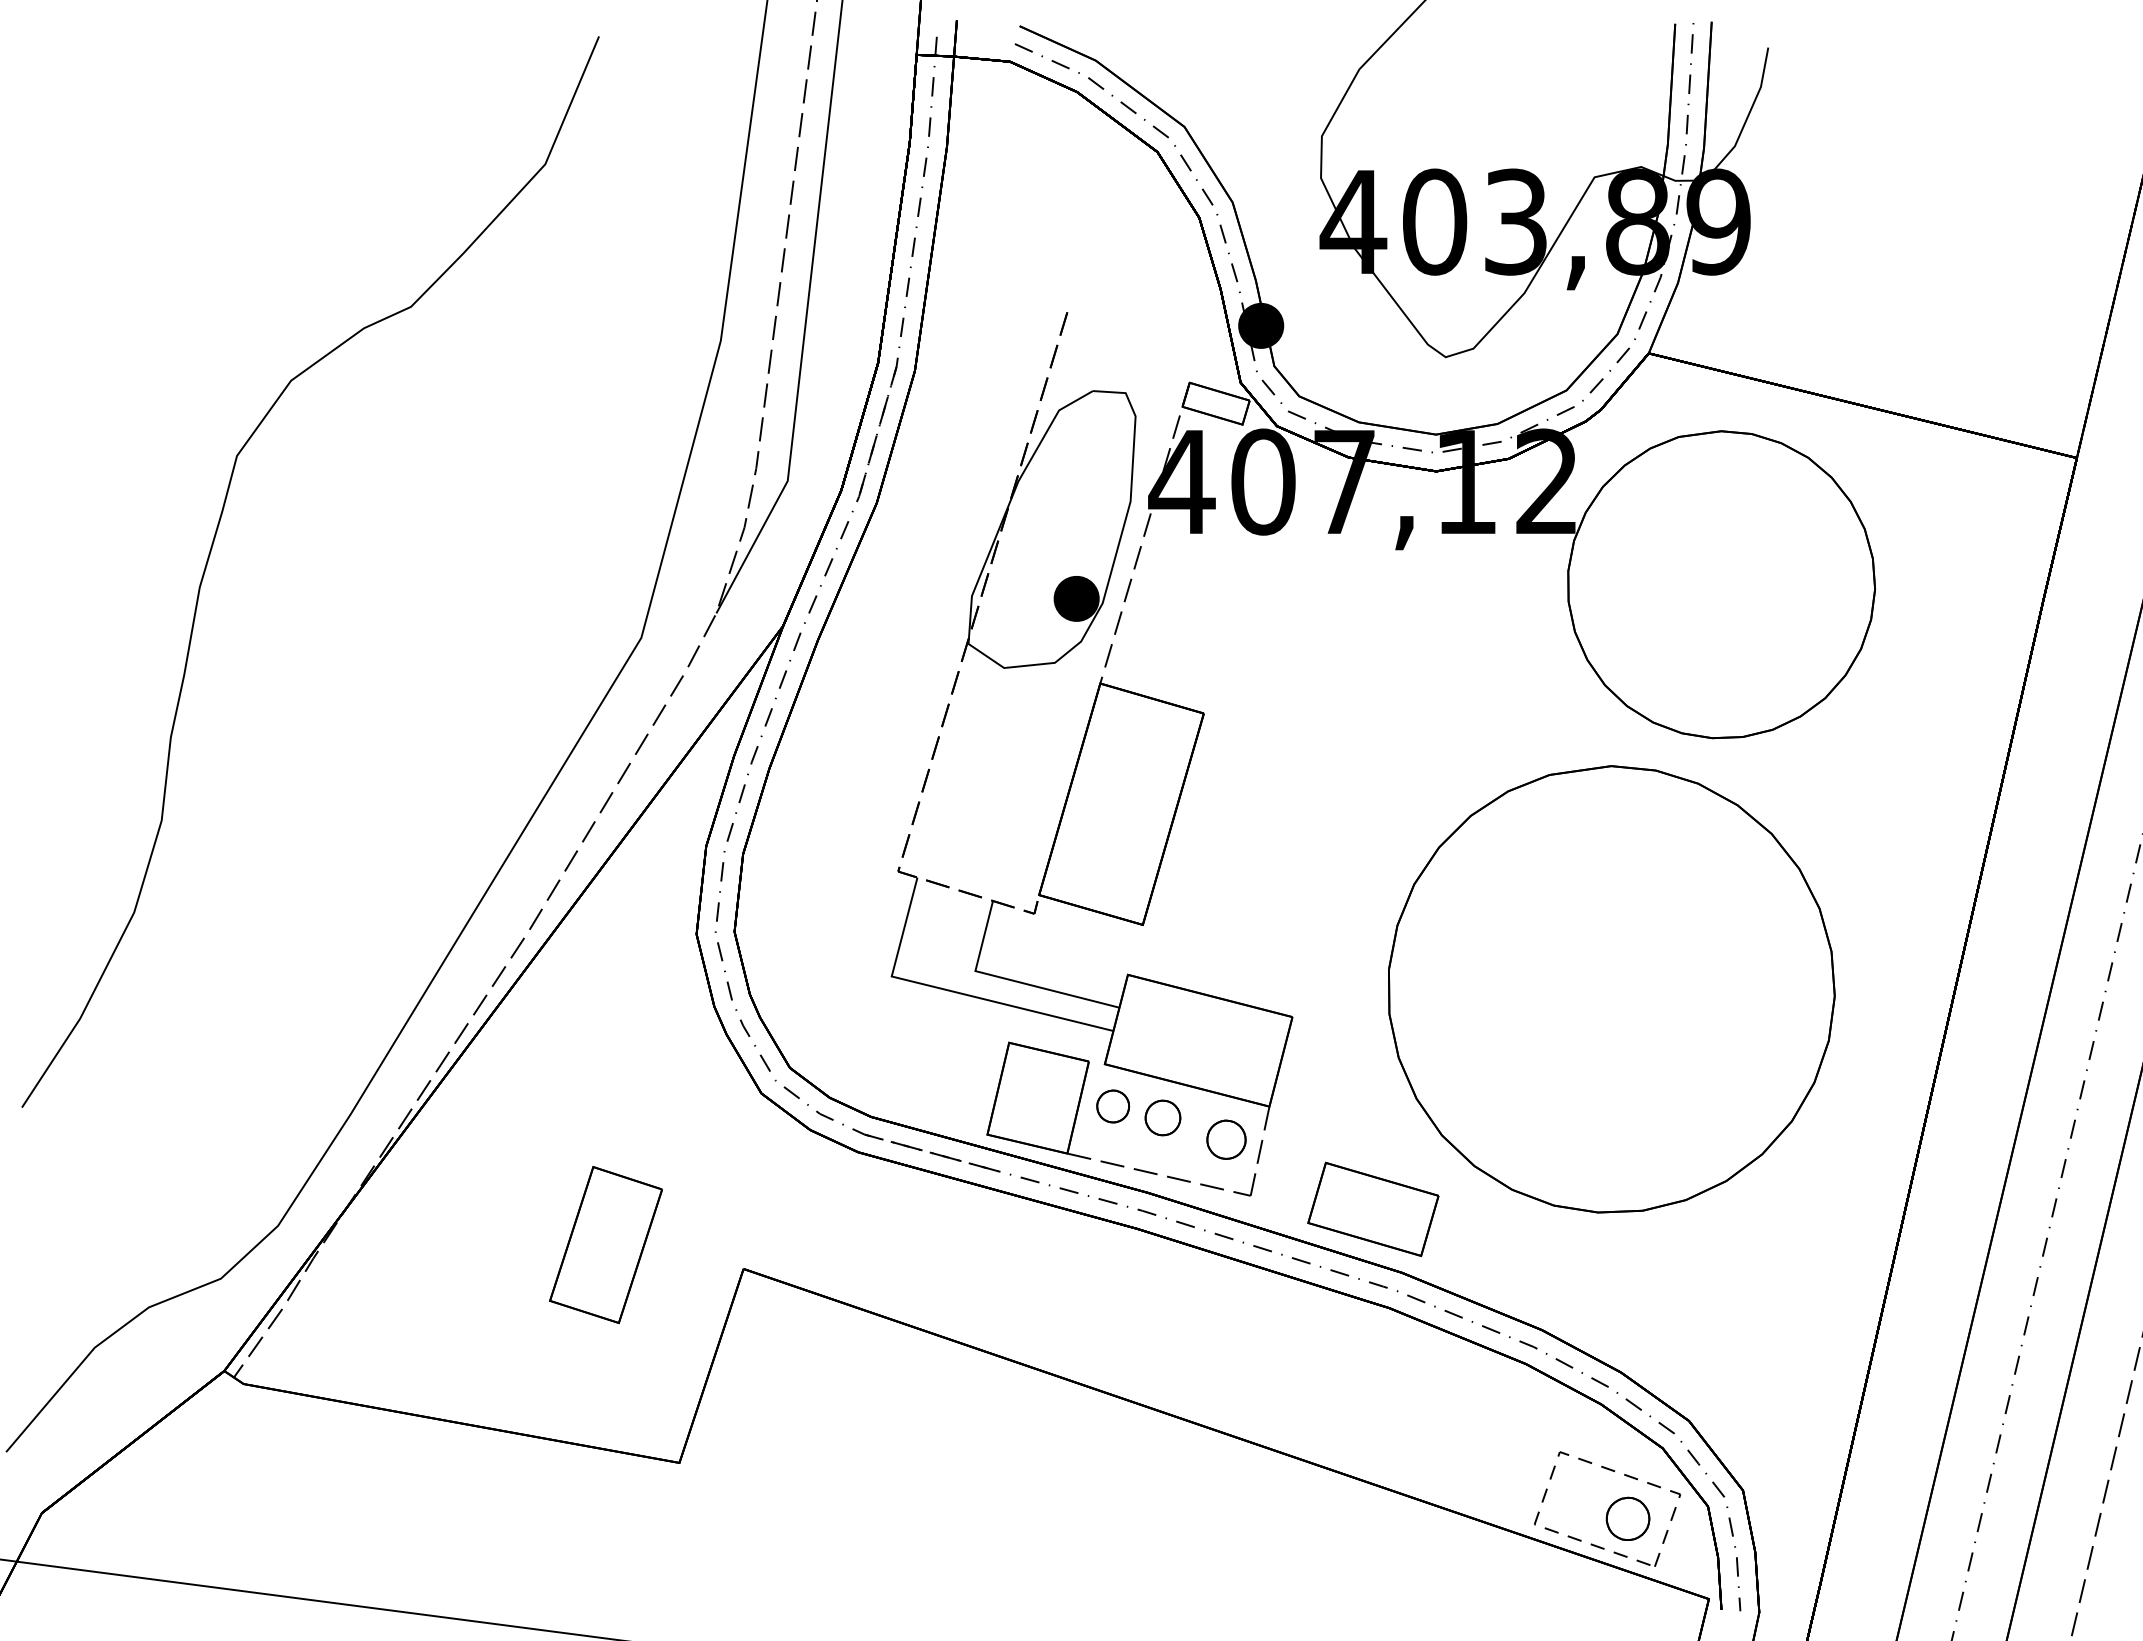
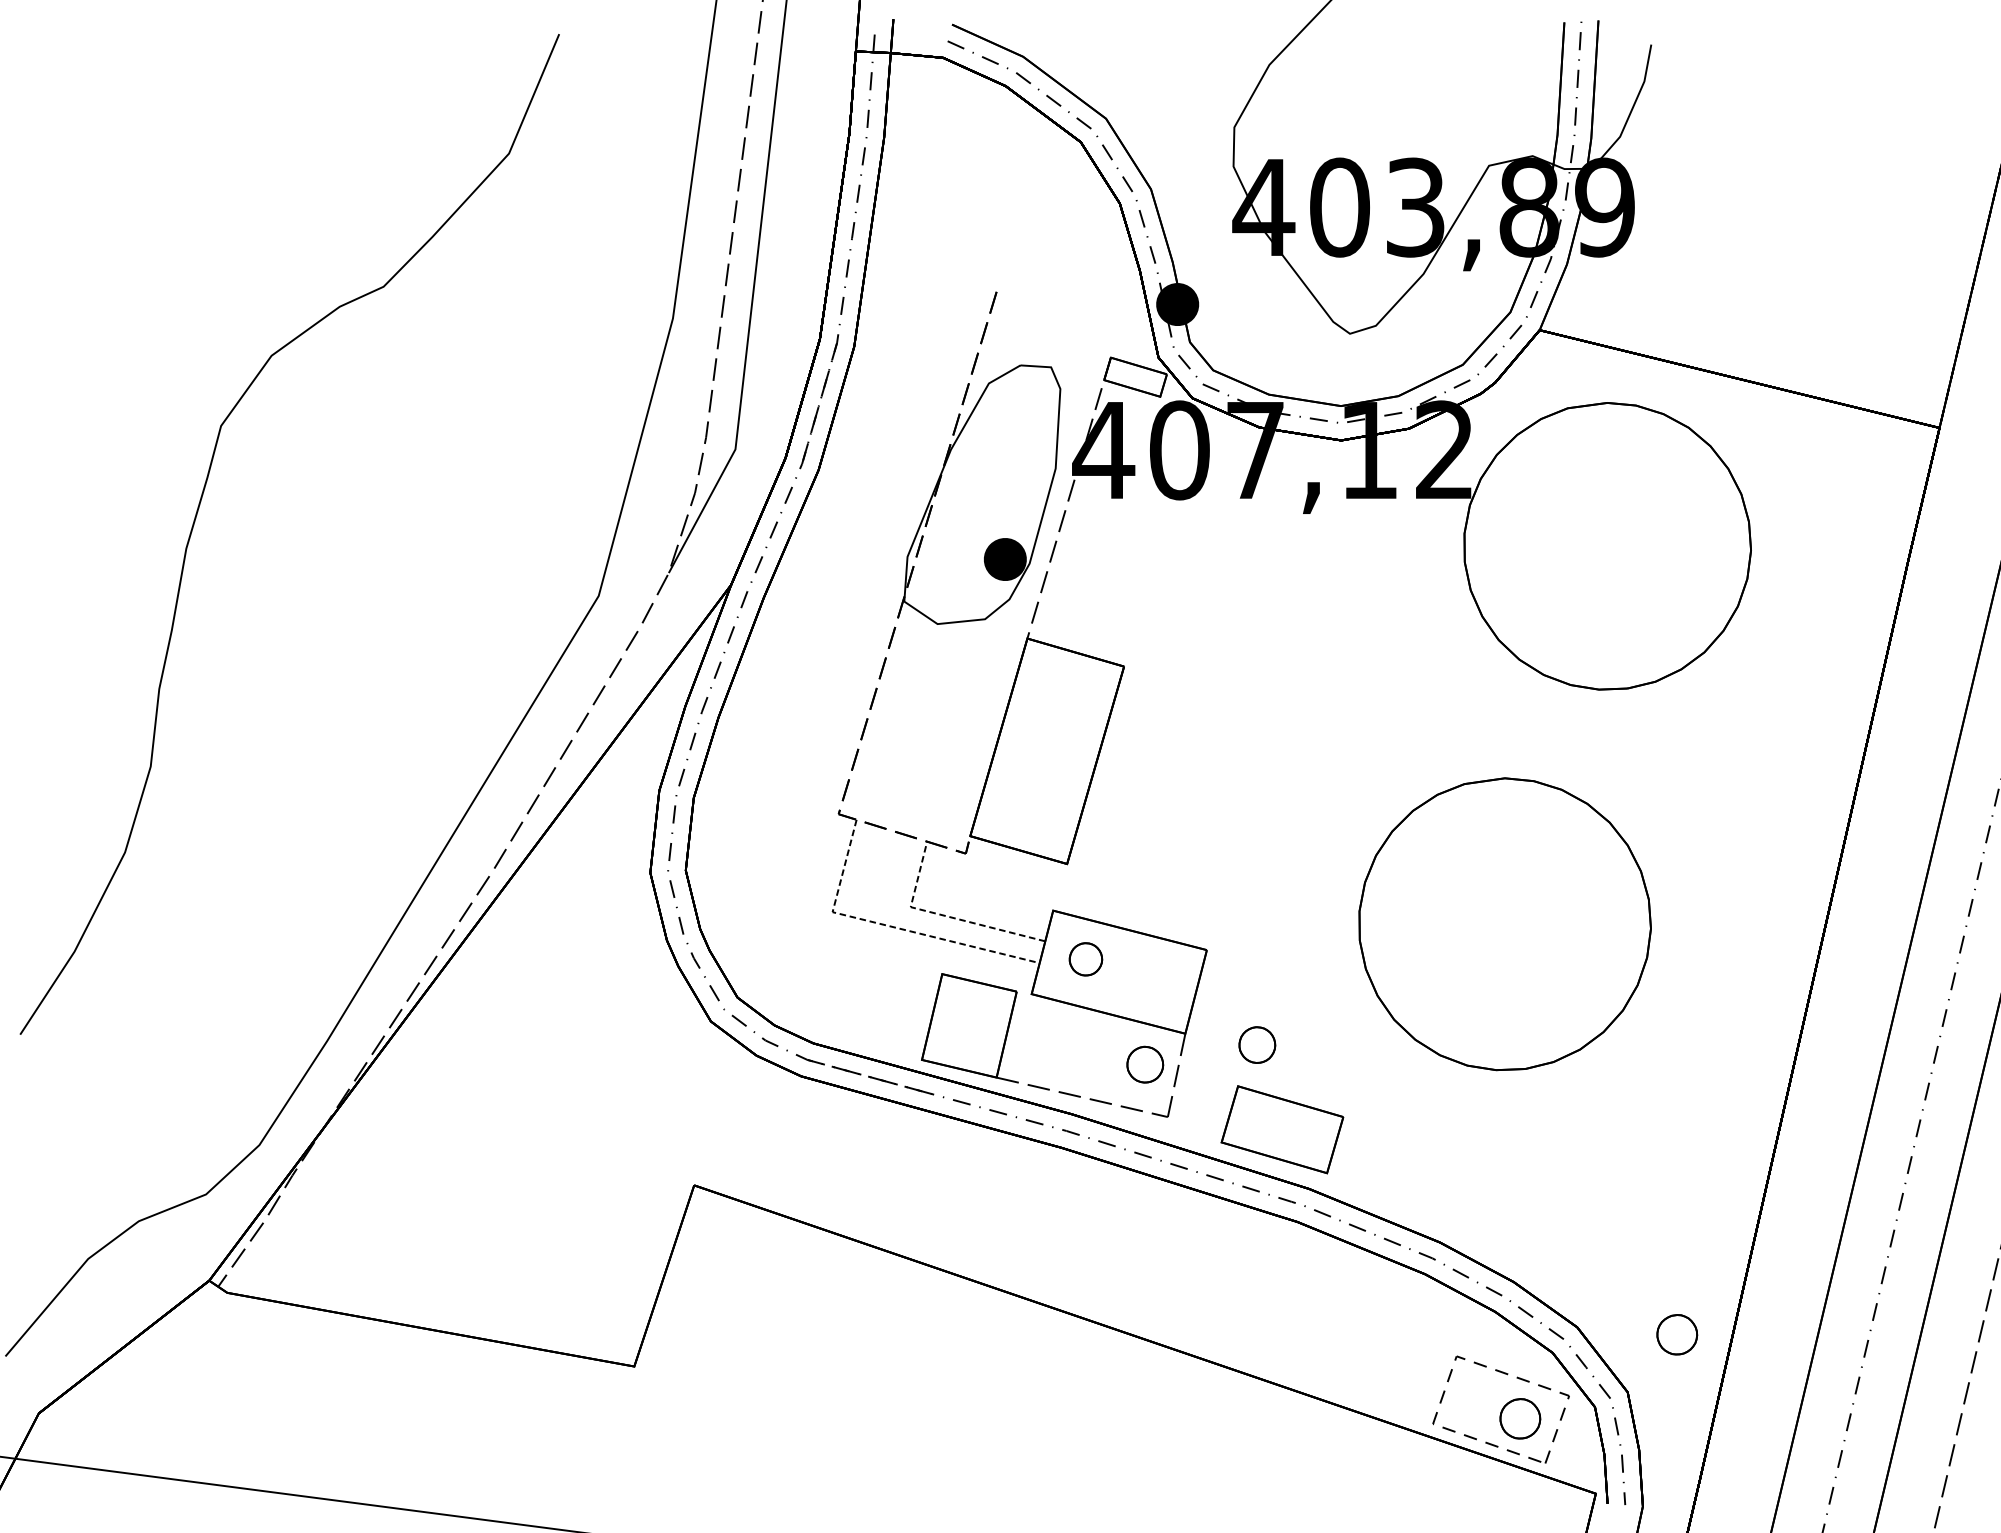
line: (1011, 980) -> (944, 915), solid -> dashed
part: (1611, 989) -> (1504, 924), size x0.7
line: (952, 991) -> (889, 926), solid -> dashed
part: (1113, 1106) -> (1039, 1033), removed
part: (1162, 1117) -> (1085, 958), moved
part: (1346, 1118) -> (1257, 1044), added
part: (605, 1245) -> (565, 1163), removed
part: (1795, 1428) -> (1676, 1334), added

